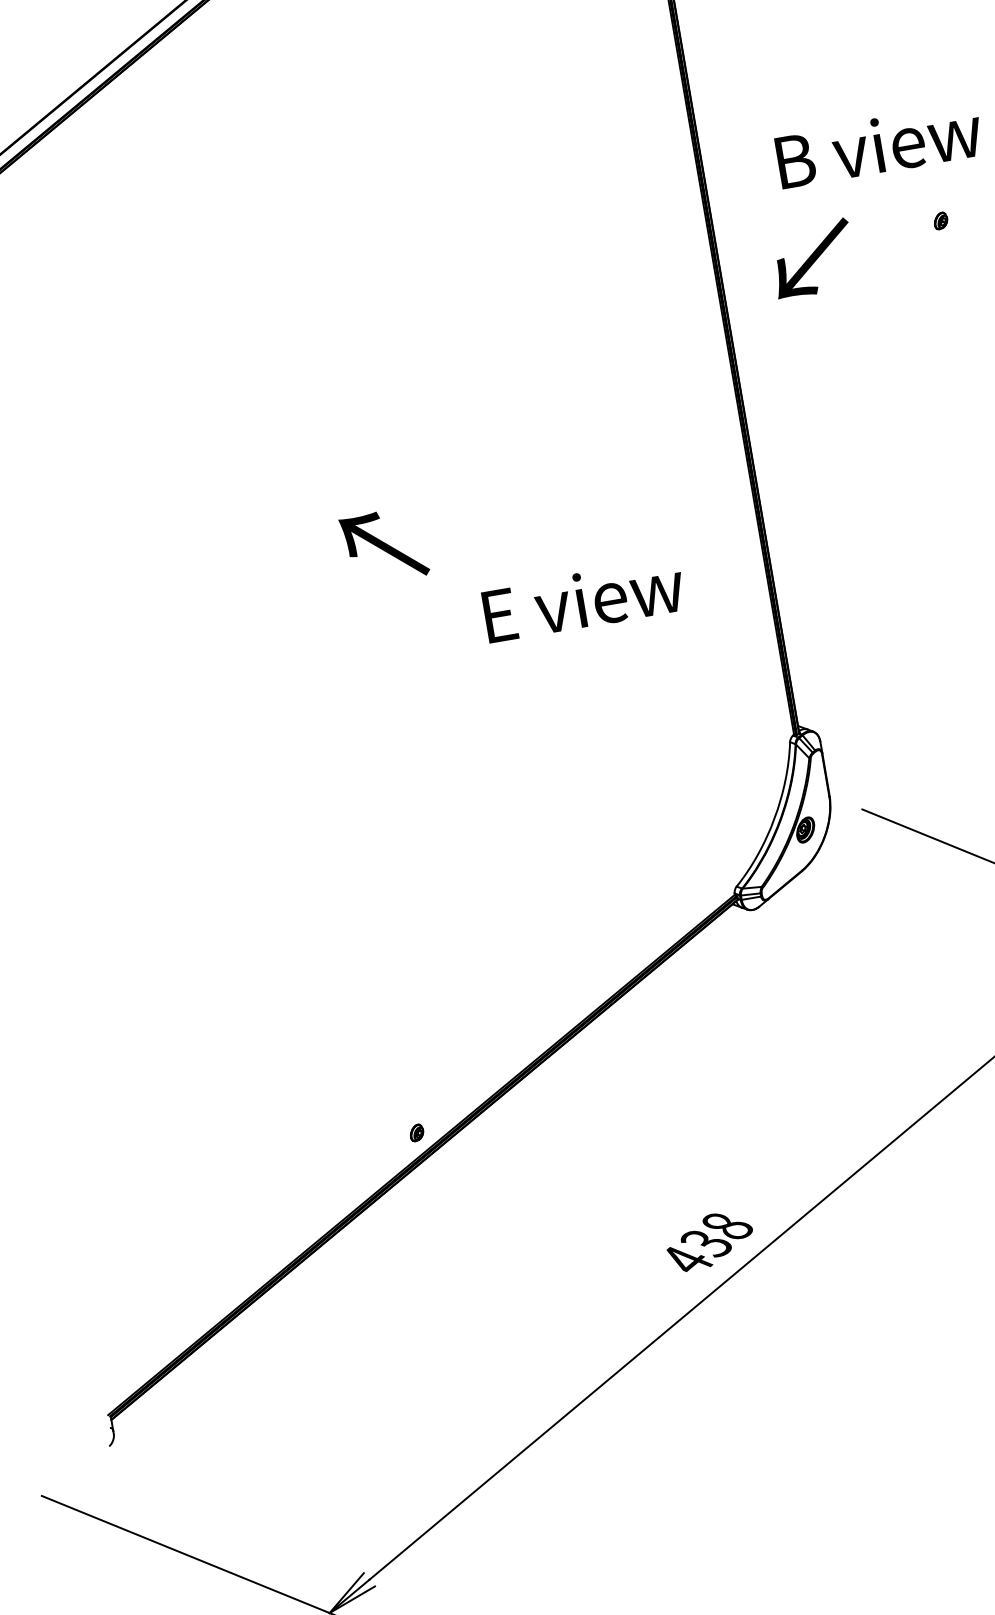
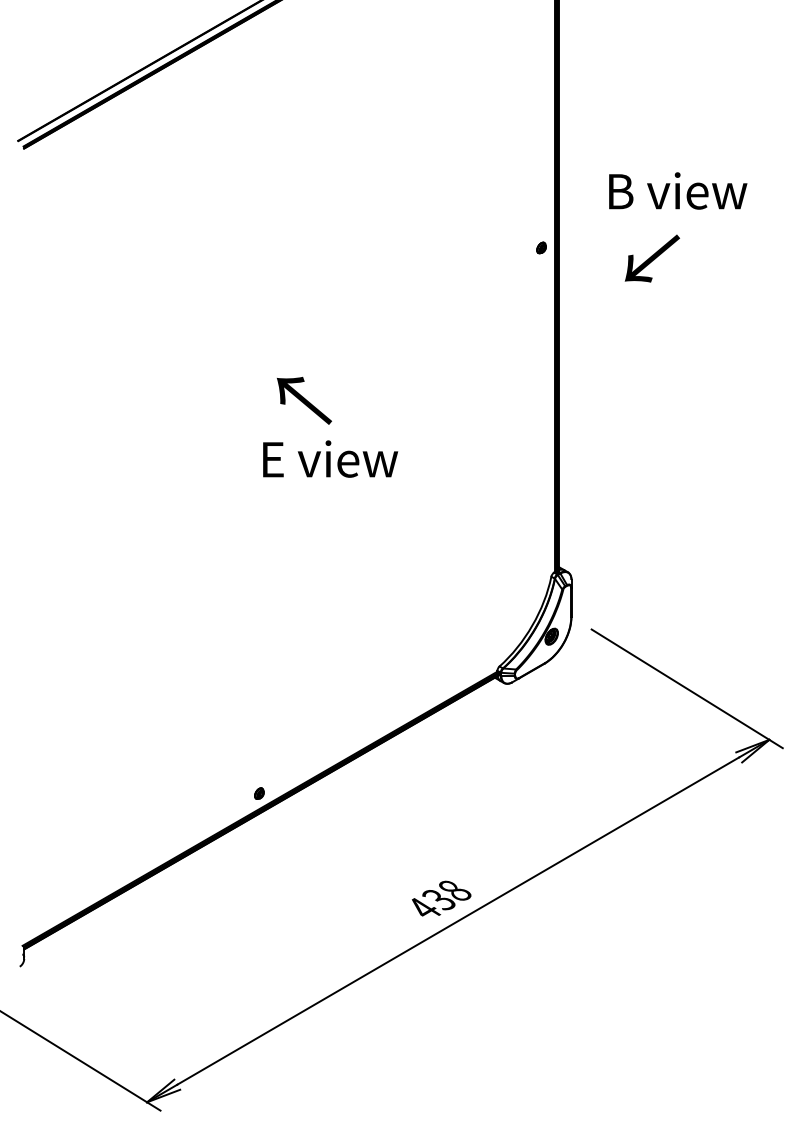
part: (940, 220) -> (541, 247), moved
text: (811, 258) -> (651, 258), moved
text: (583, 599) -> (330, 458), moved

